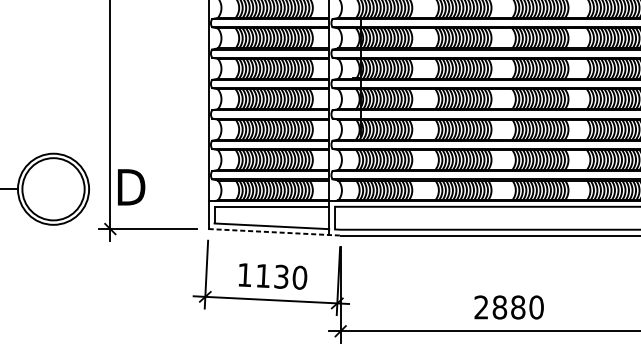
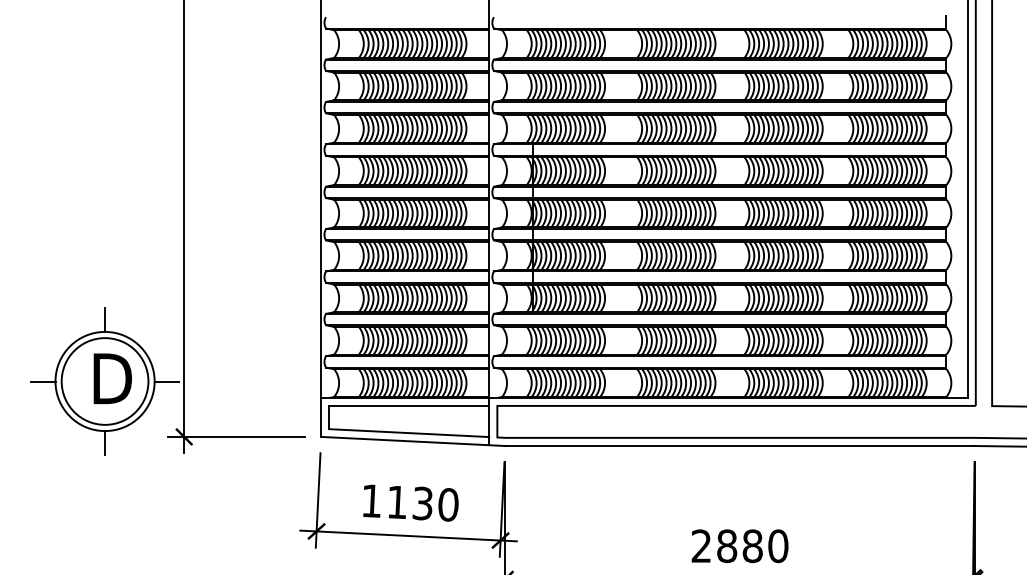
line: (53, 144) -> (105, 319), added
text: (131, 187) -> (112, 378), moved
line: (97, 189) -> (166, 381), added
line: (274, 232) -> (413, 441), dashed -> solid
line: (53, 233) -> (105, 443), added

